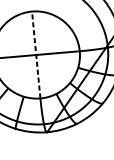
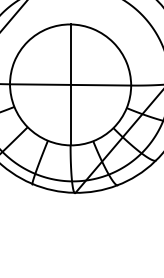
line: (36, 54) -> (70, 84), dashed -> solid

